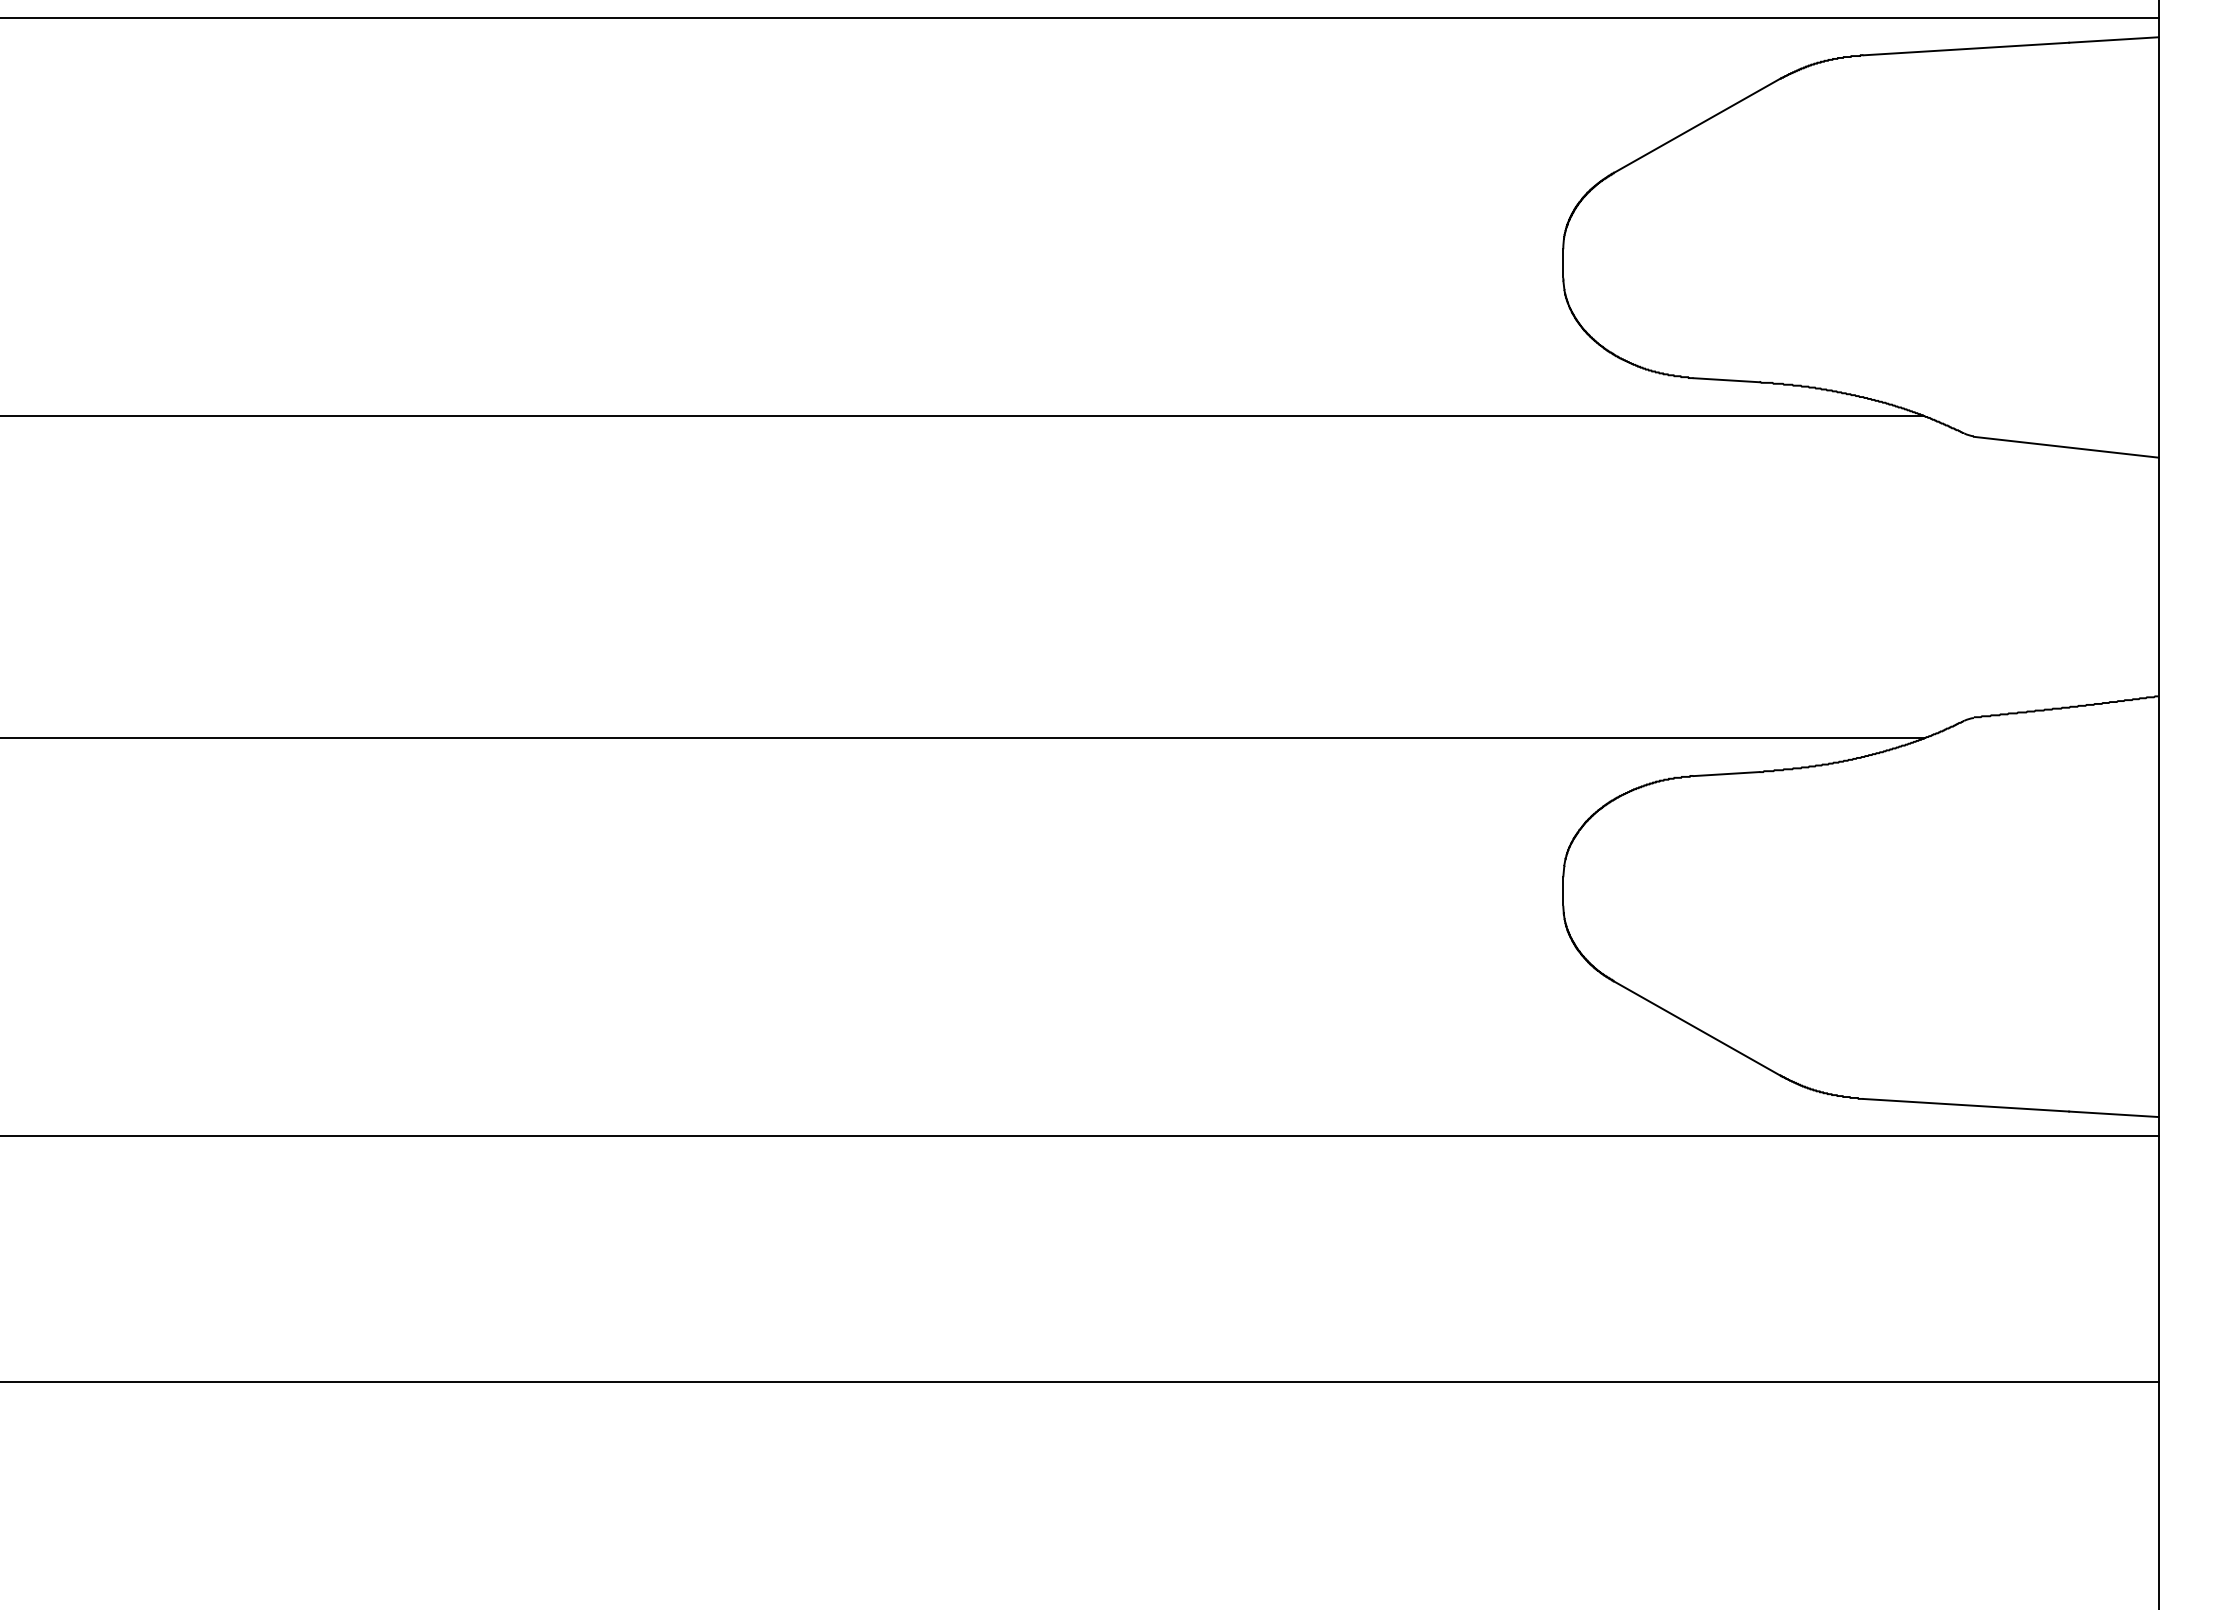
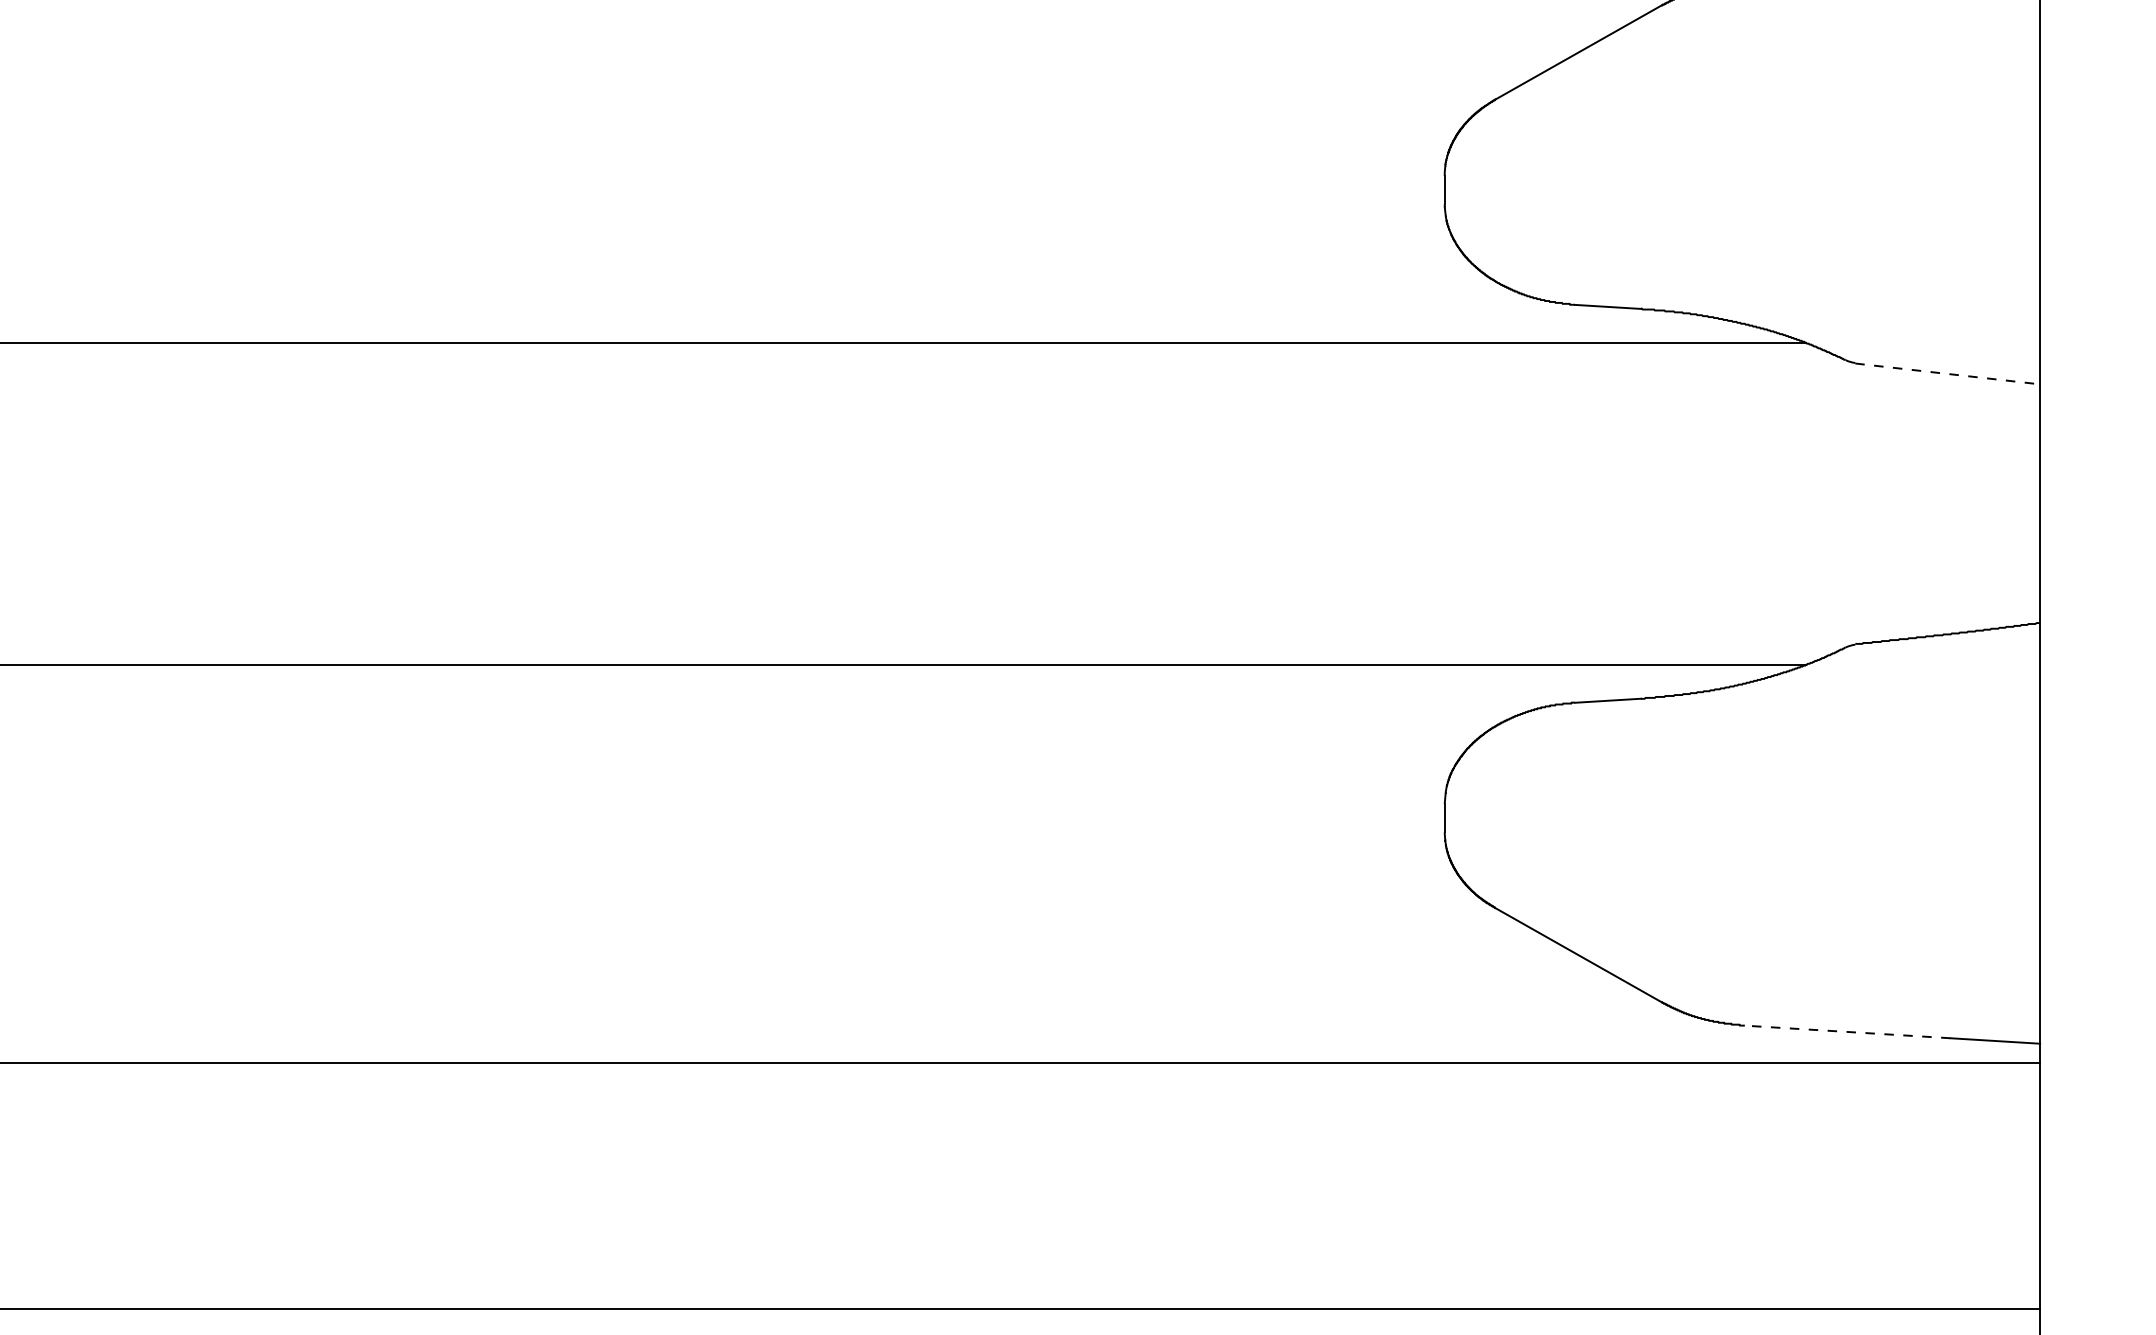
line: (2066, 447) -> (1947, 374), solid -> dashed
line: (1965, 1105) -> (1846, 1032), solid -> dashed

